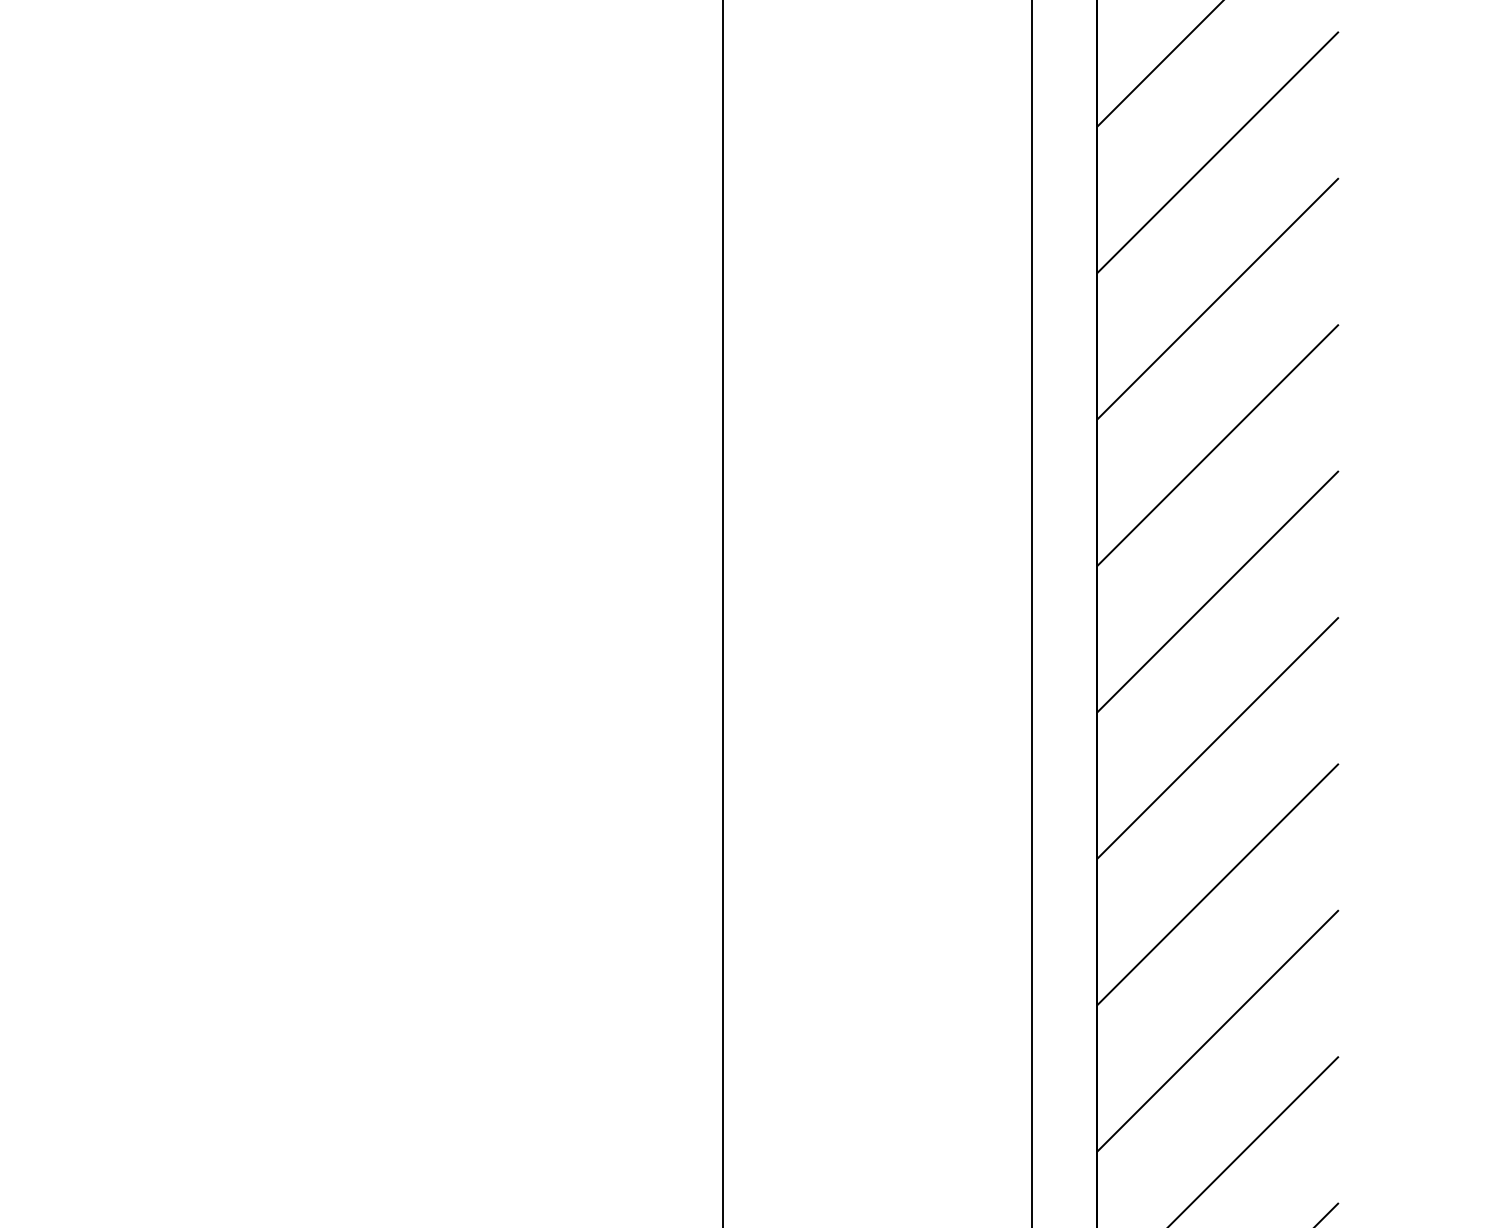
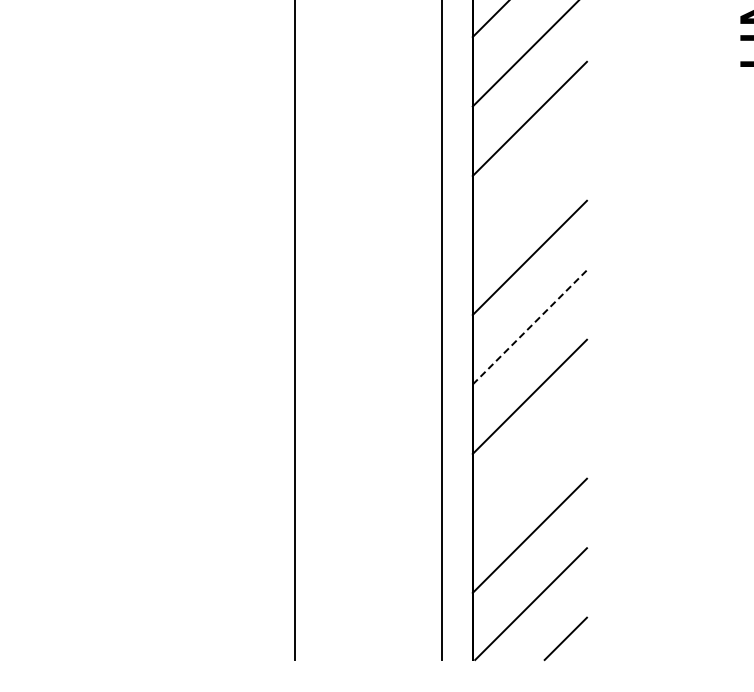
line: (1216, 445) -> (529, 188), removed
line: (1216, 738) -> (529, 327), solid -> dashed
line: (1216, 1031) -> (529, 466), removed

